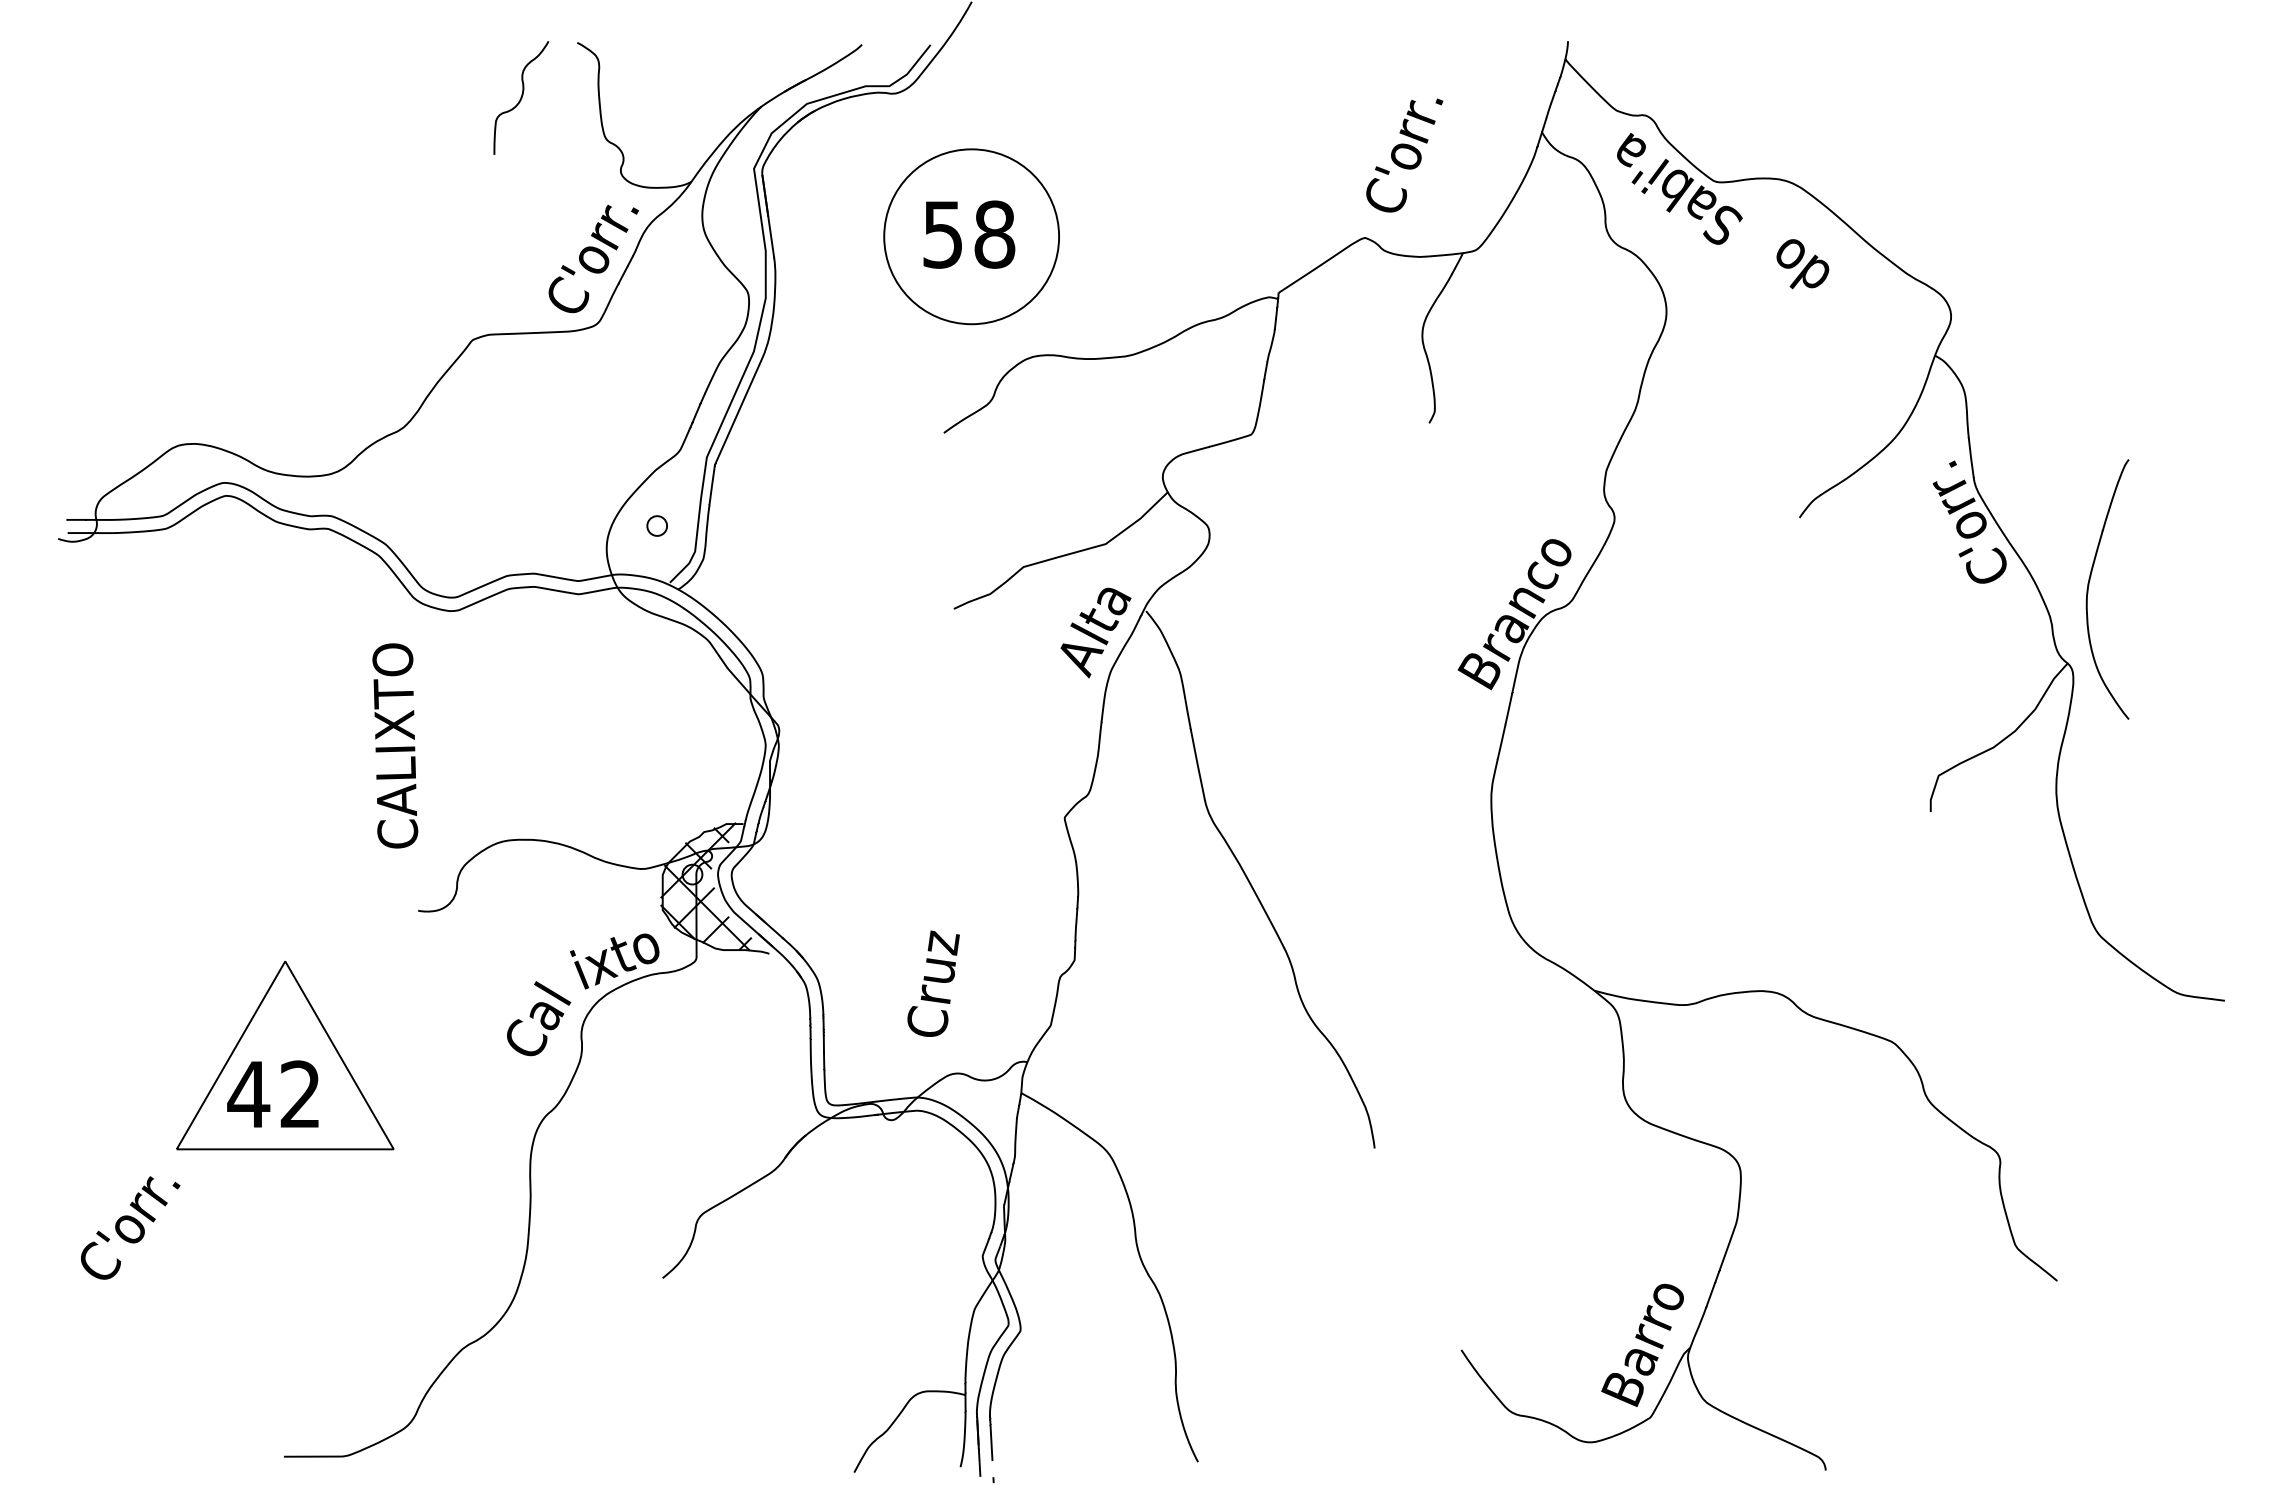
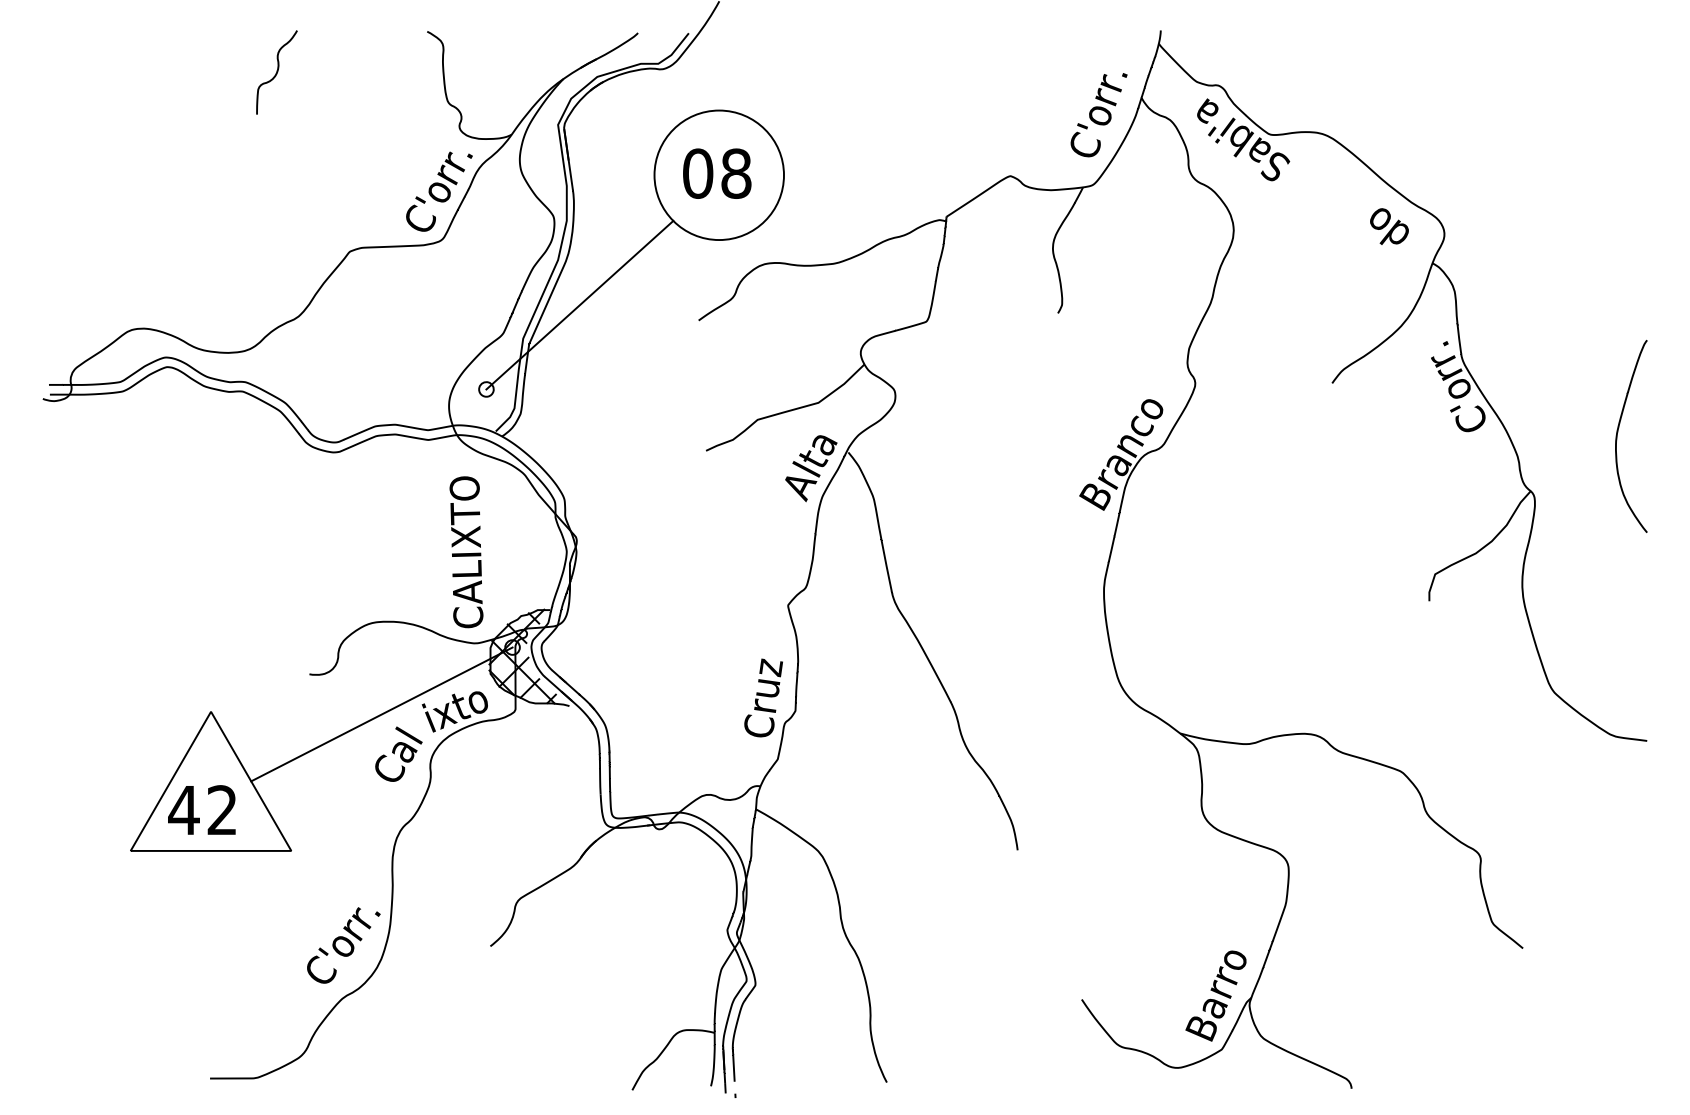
curve: (521, 97) -> (277, 72), moved
text: (1404, 155) -> (1098, 115), moved
text: (942, 234) -> (697, 173), 58 -> 08
text: (1802, 264) -> (1389, 226), moved
line: (783, 412) -> (579, 305), added
curve: (2089, 585) -> (1617, 433), moved
text: (395, 745) -> (466, 551), moved
line: (515, 964) -> (381, 714), added
text: (933, 983) -> (763, 697), moved
text: (130, 1227) -> (343, 945), moved

